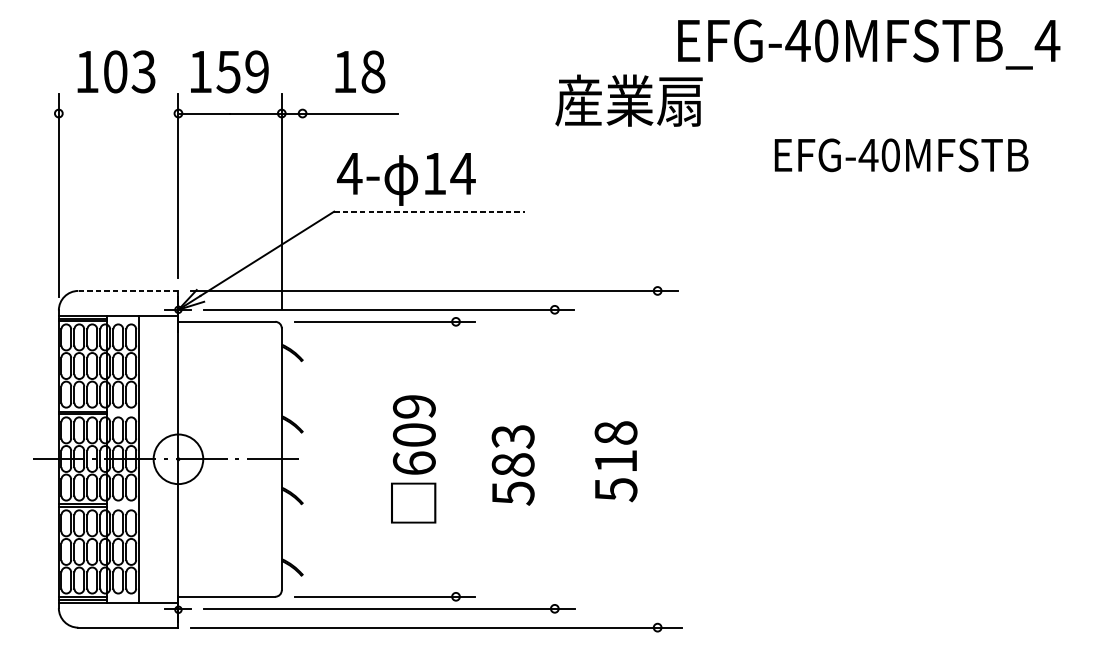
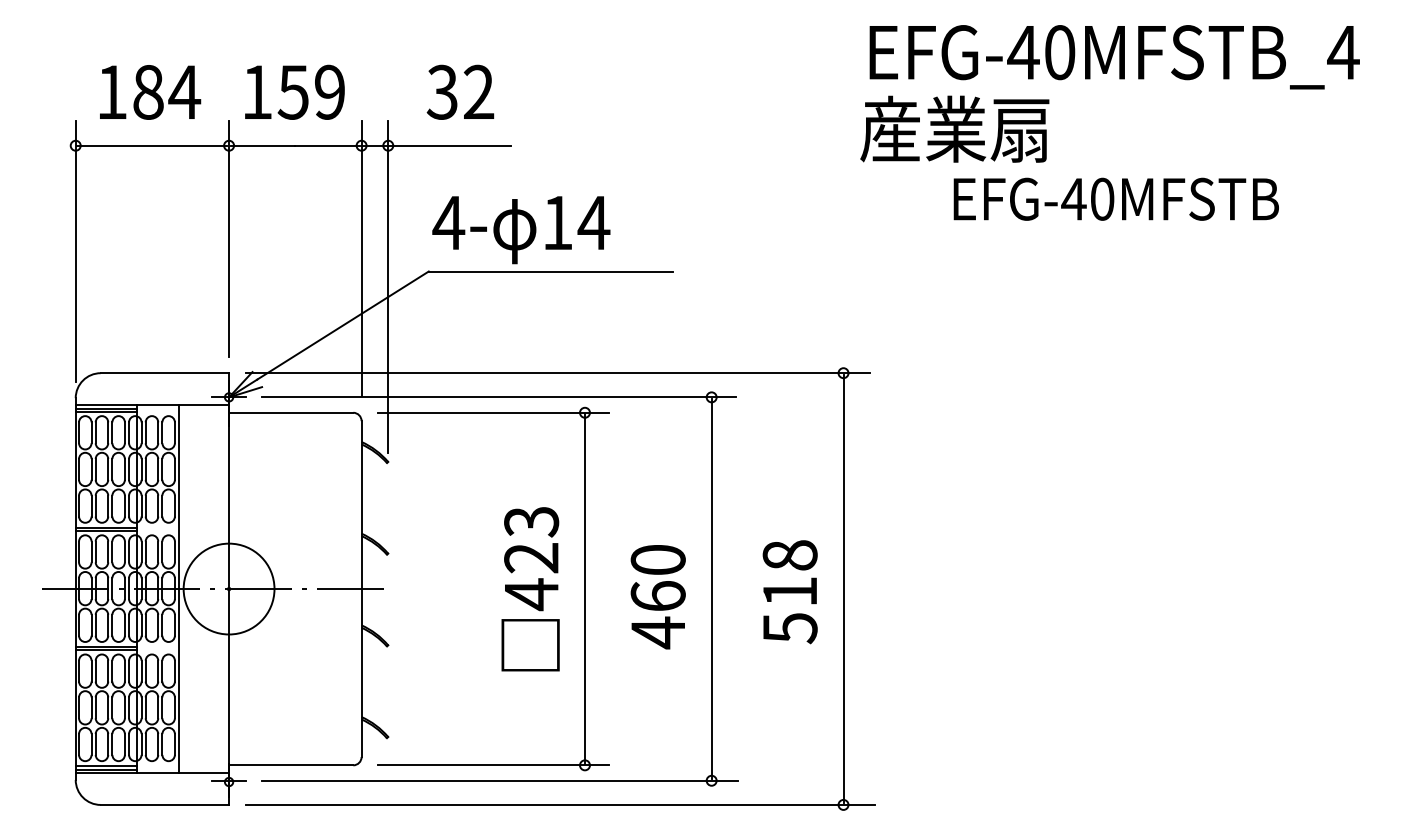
text: (130, 71) -> (167, 91), 103 -> 184
text: (358, 71) -> (460, 91), 18 -> 32
text: (628, 100) -> (954, 128), moved
line: (118, 113) -> (152, 145), added
text: (900, 154) -> (1115, 198), moved
line: (429, 211) -> (551, 271), dashed -> solid
line: (302, 223) -> (388, 286), added
line: (128, 291) -> (164, 373), dashed -> solid
text: (414, 436) -> (531, 559), 609 -> 423
circle: (177, 458) -> (228, 588), size x1.43
line: (455, 458) -> (584, 588), added
line: (657, 458) -> (843, 588), added
line: (554, 459) -> (711, 589), added
text: (512, 465) -> (657, 597), 583 -> 460

